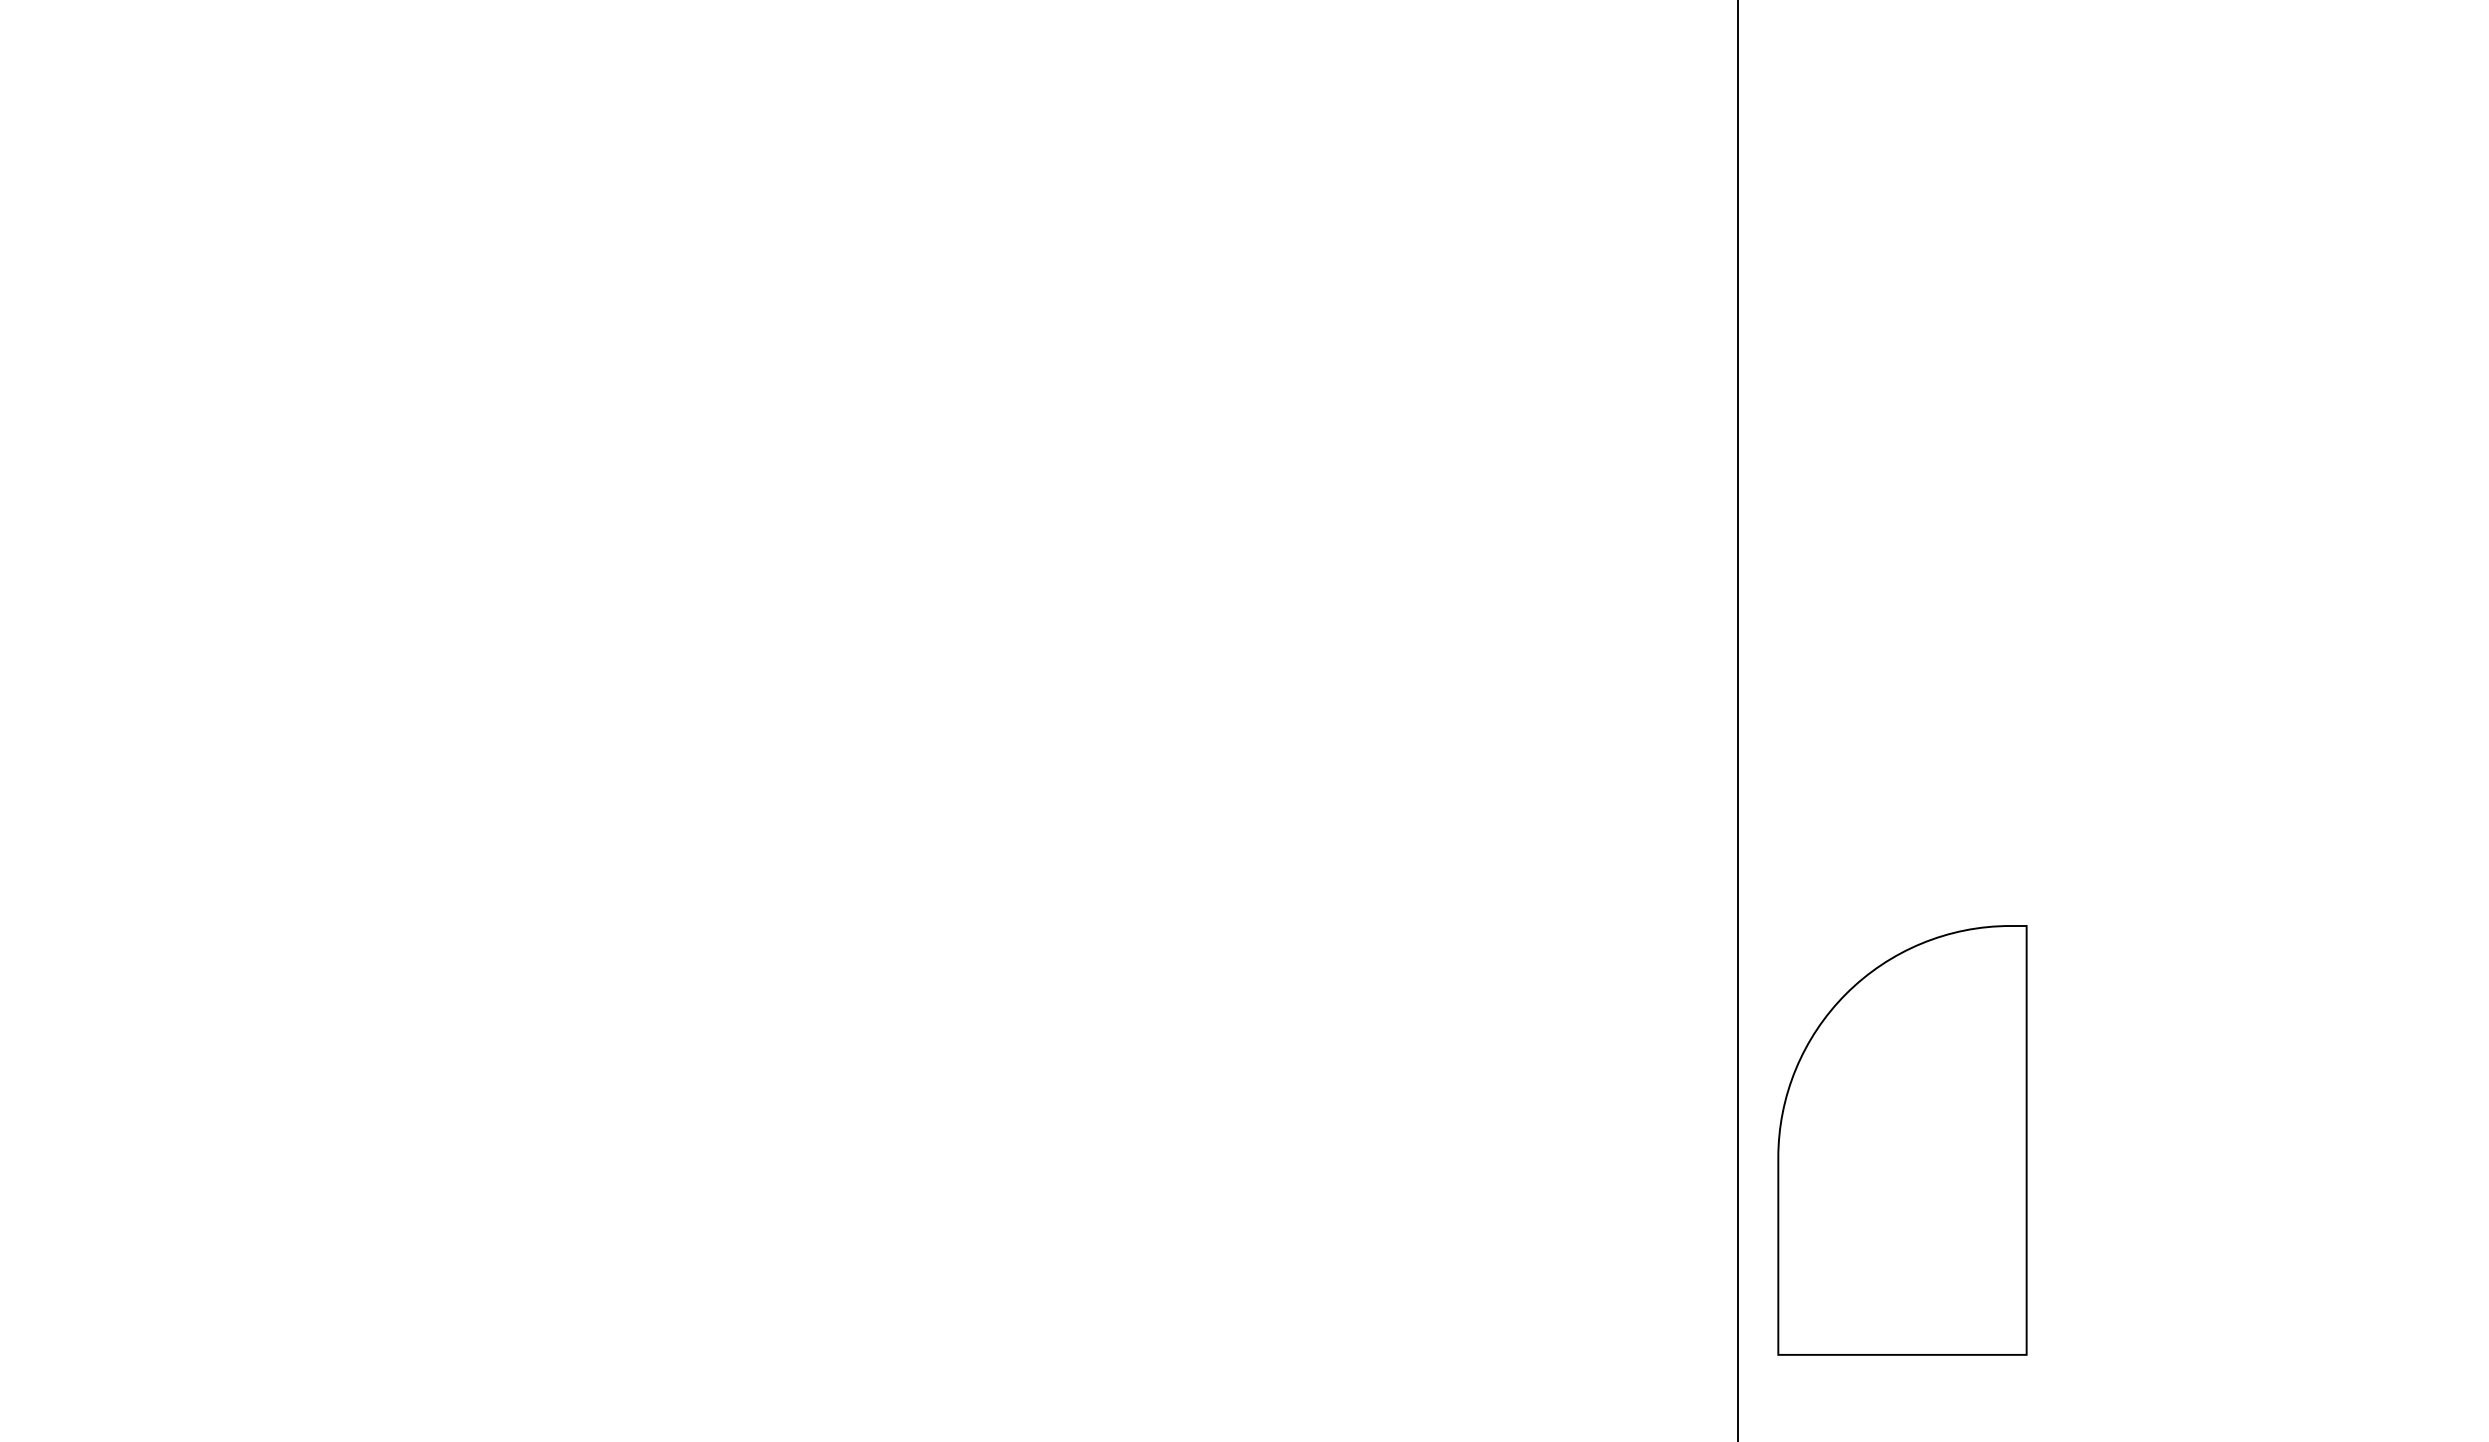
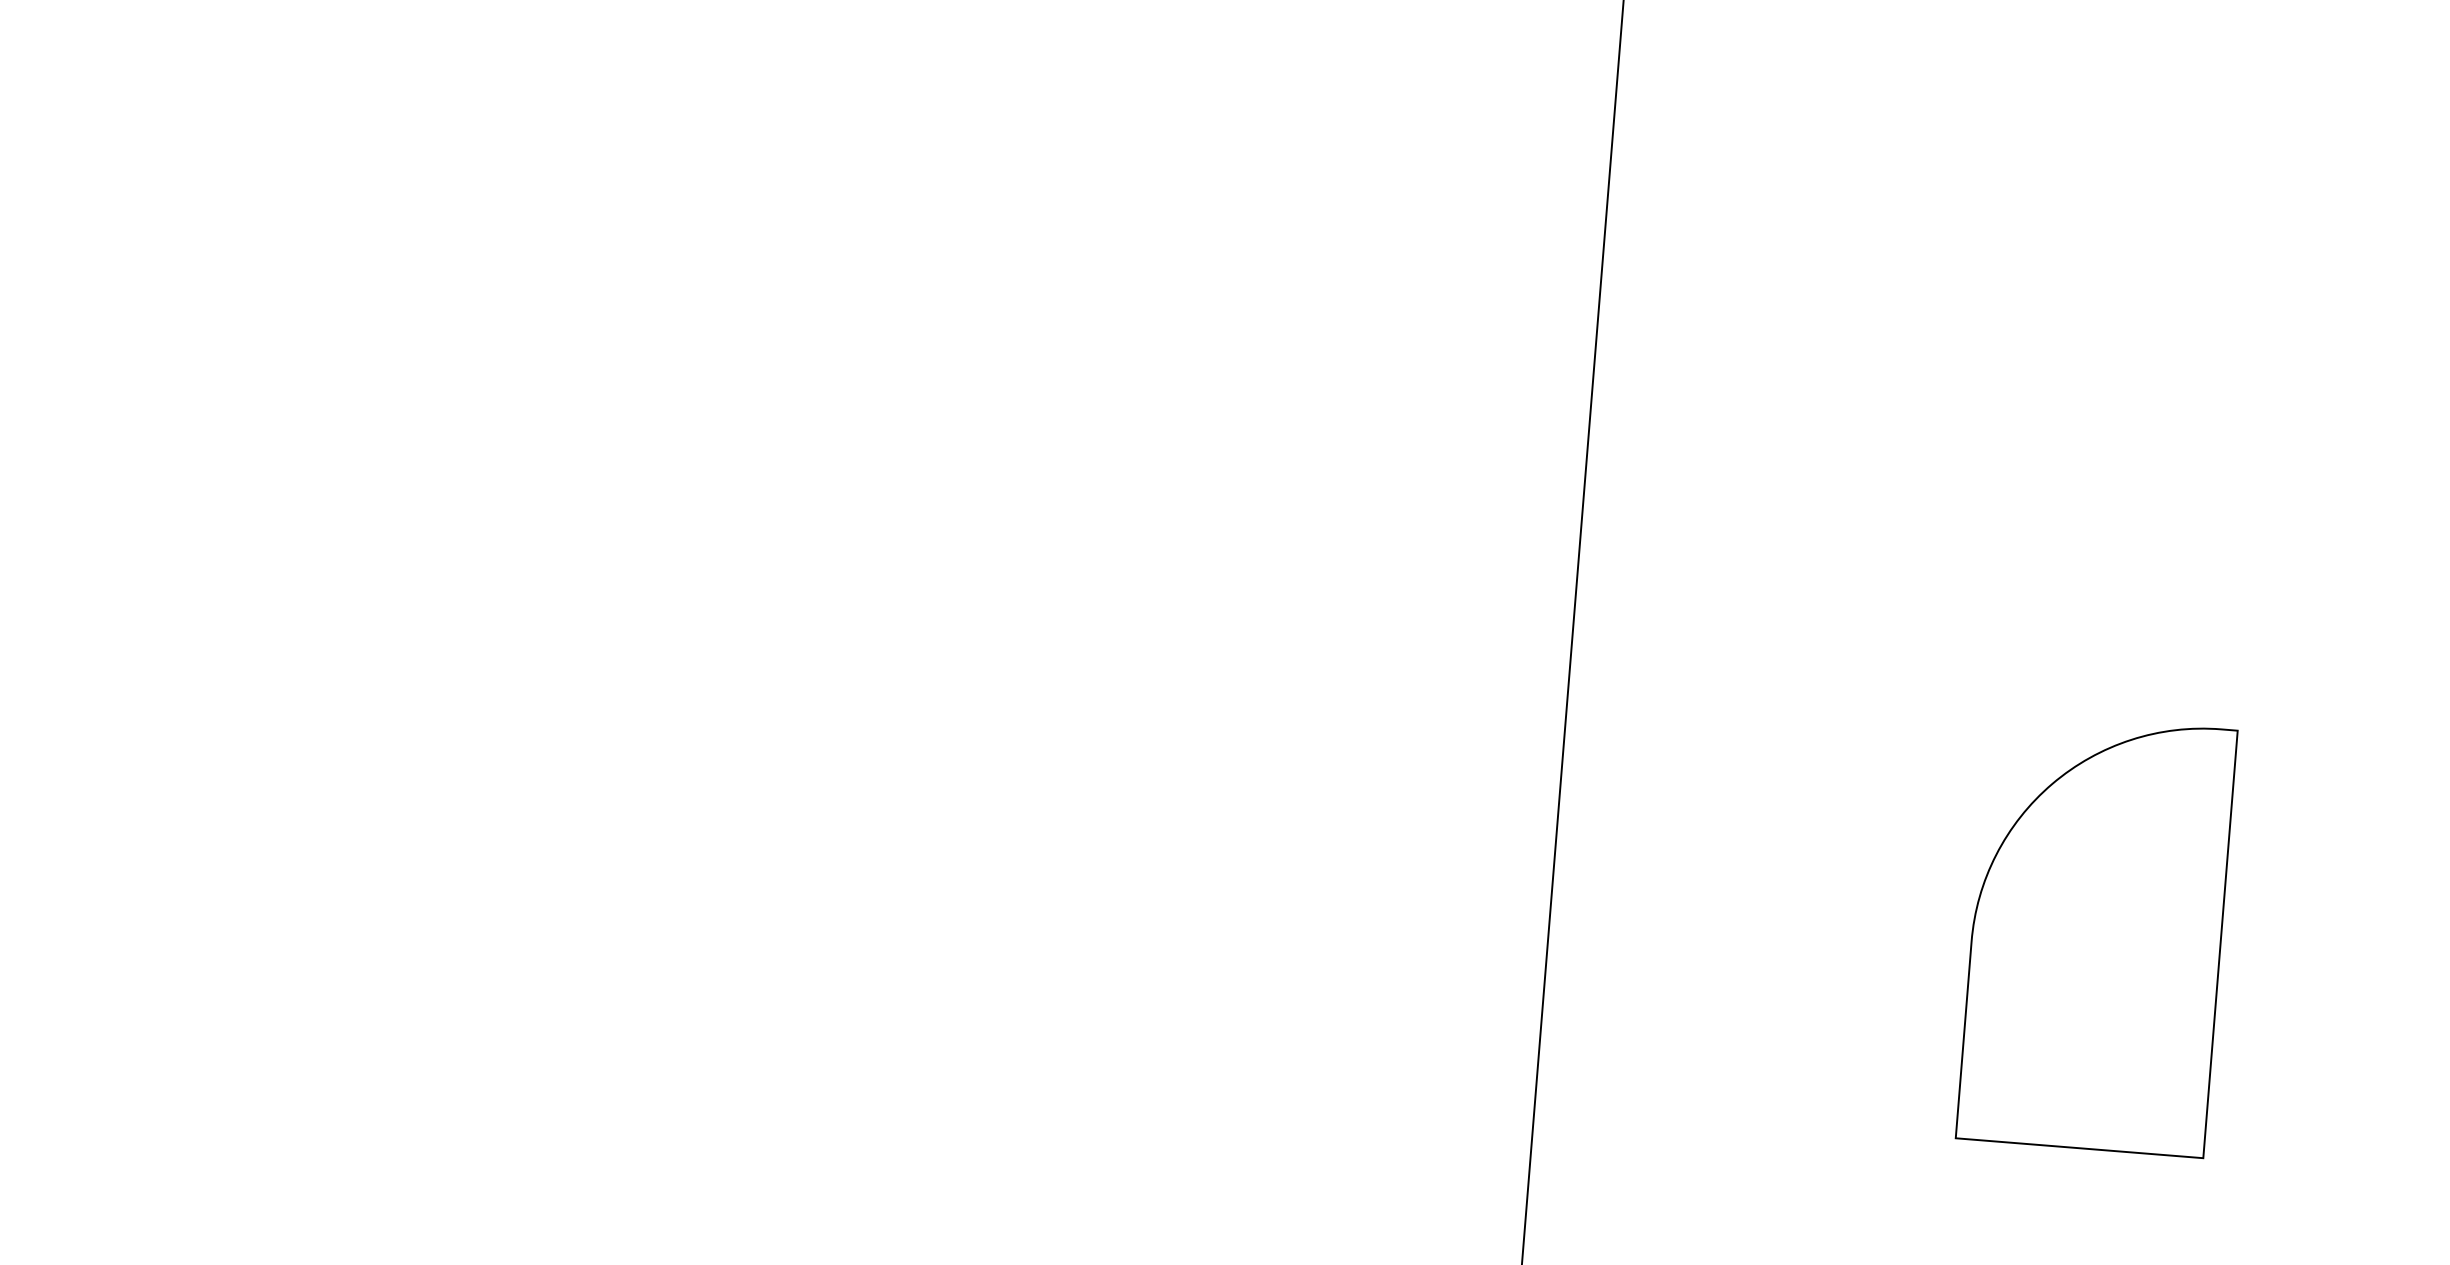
part: (1902, 1140) -> (2096, 934), moved

